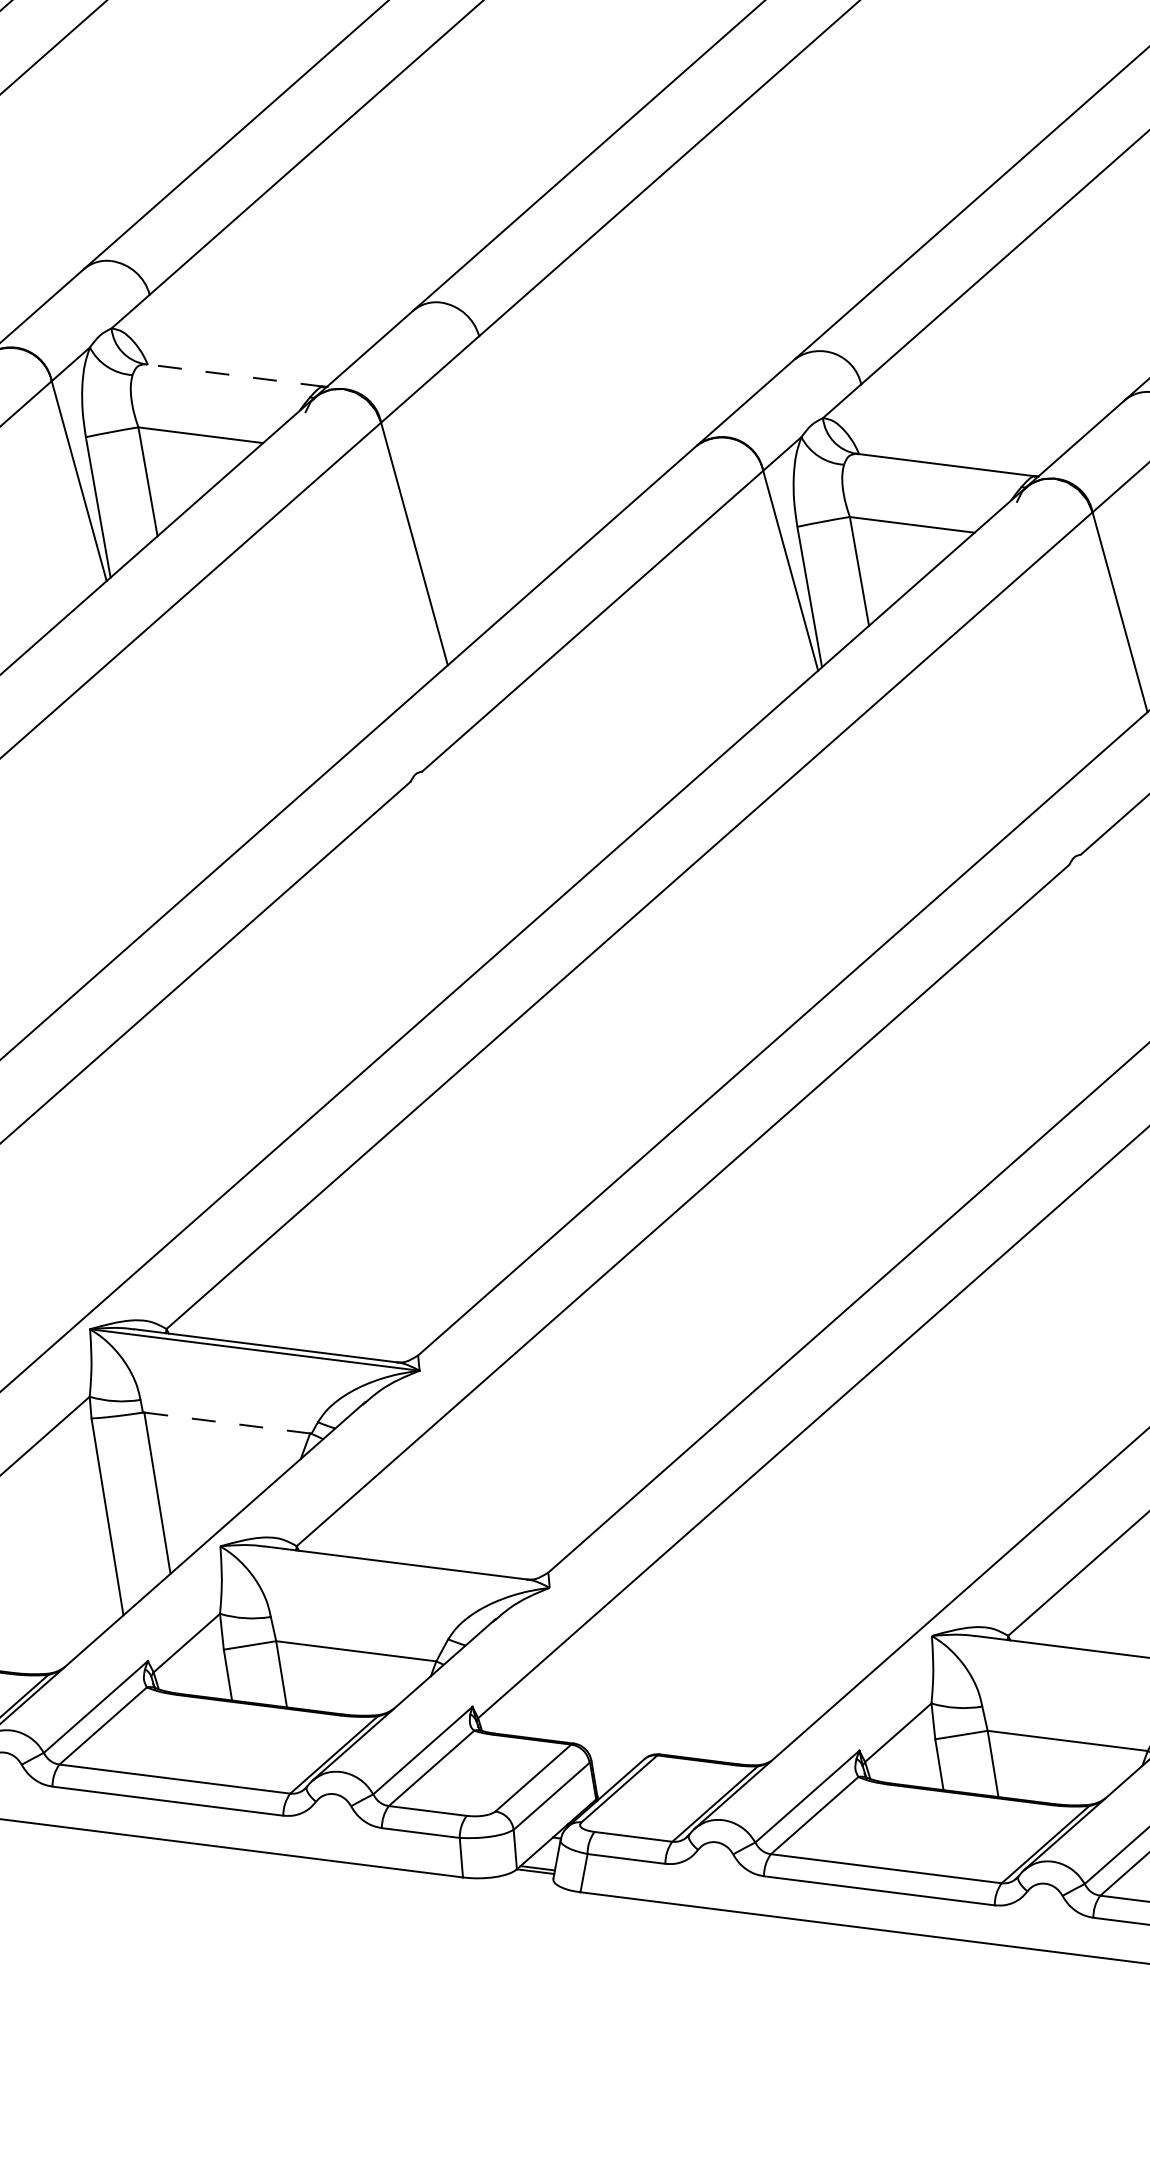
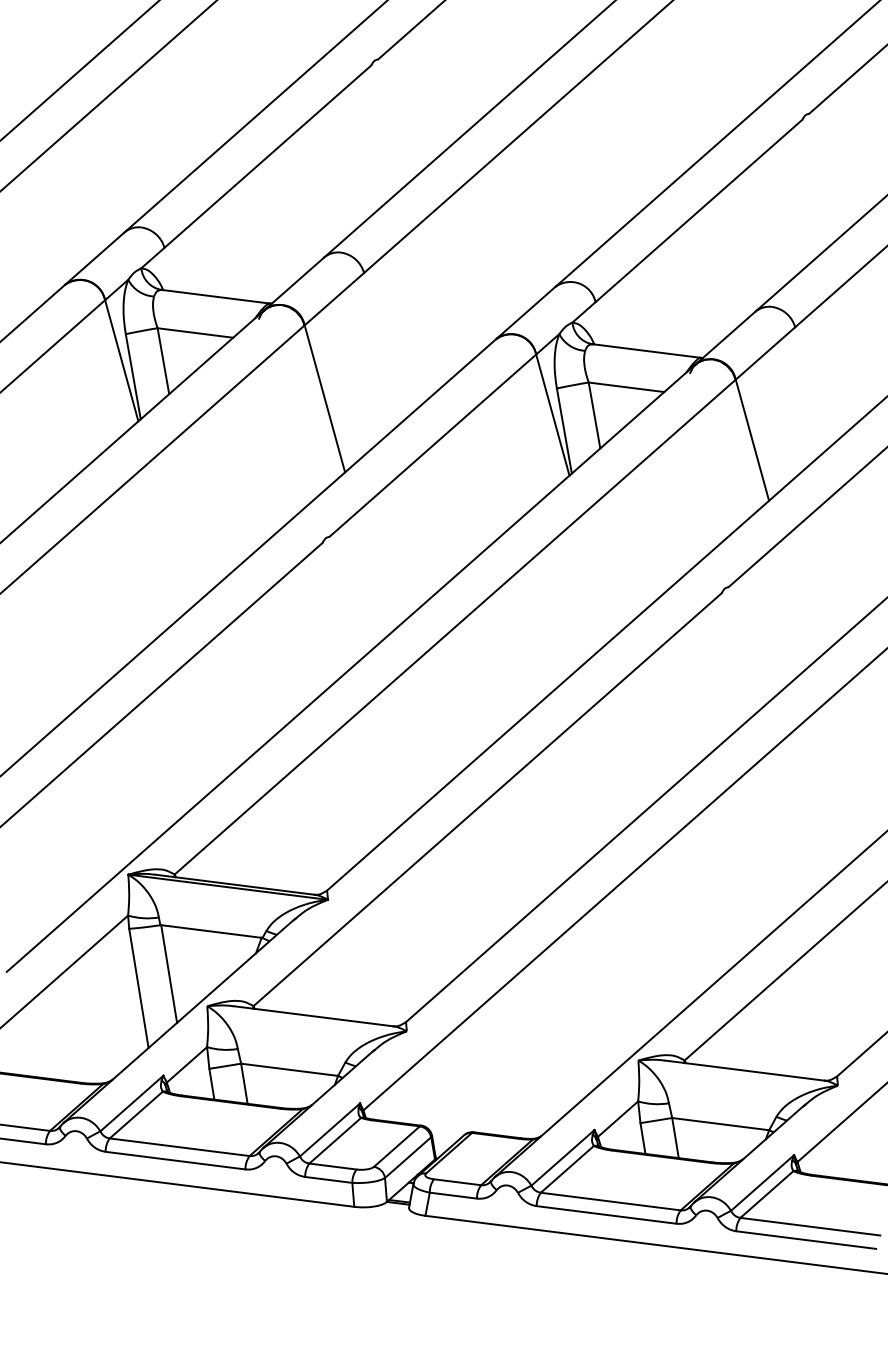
line: (233, 375) -> (215, 296), dashed -> solid
line: (227, 1423) -> (211, 931), dashed -> solid

